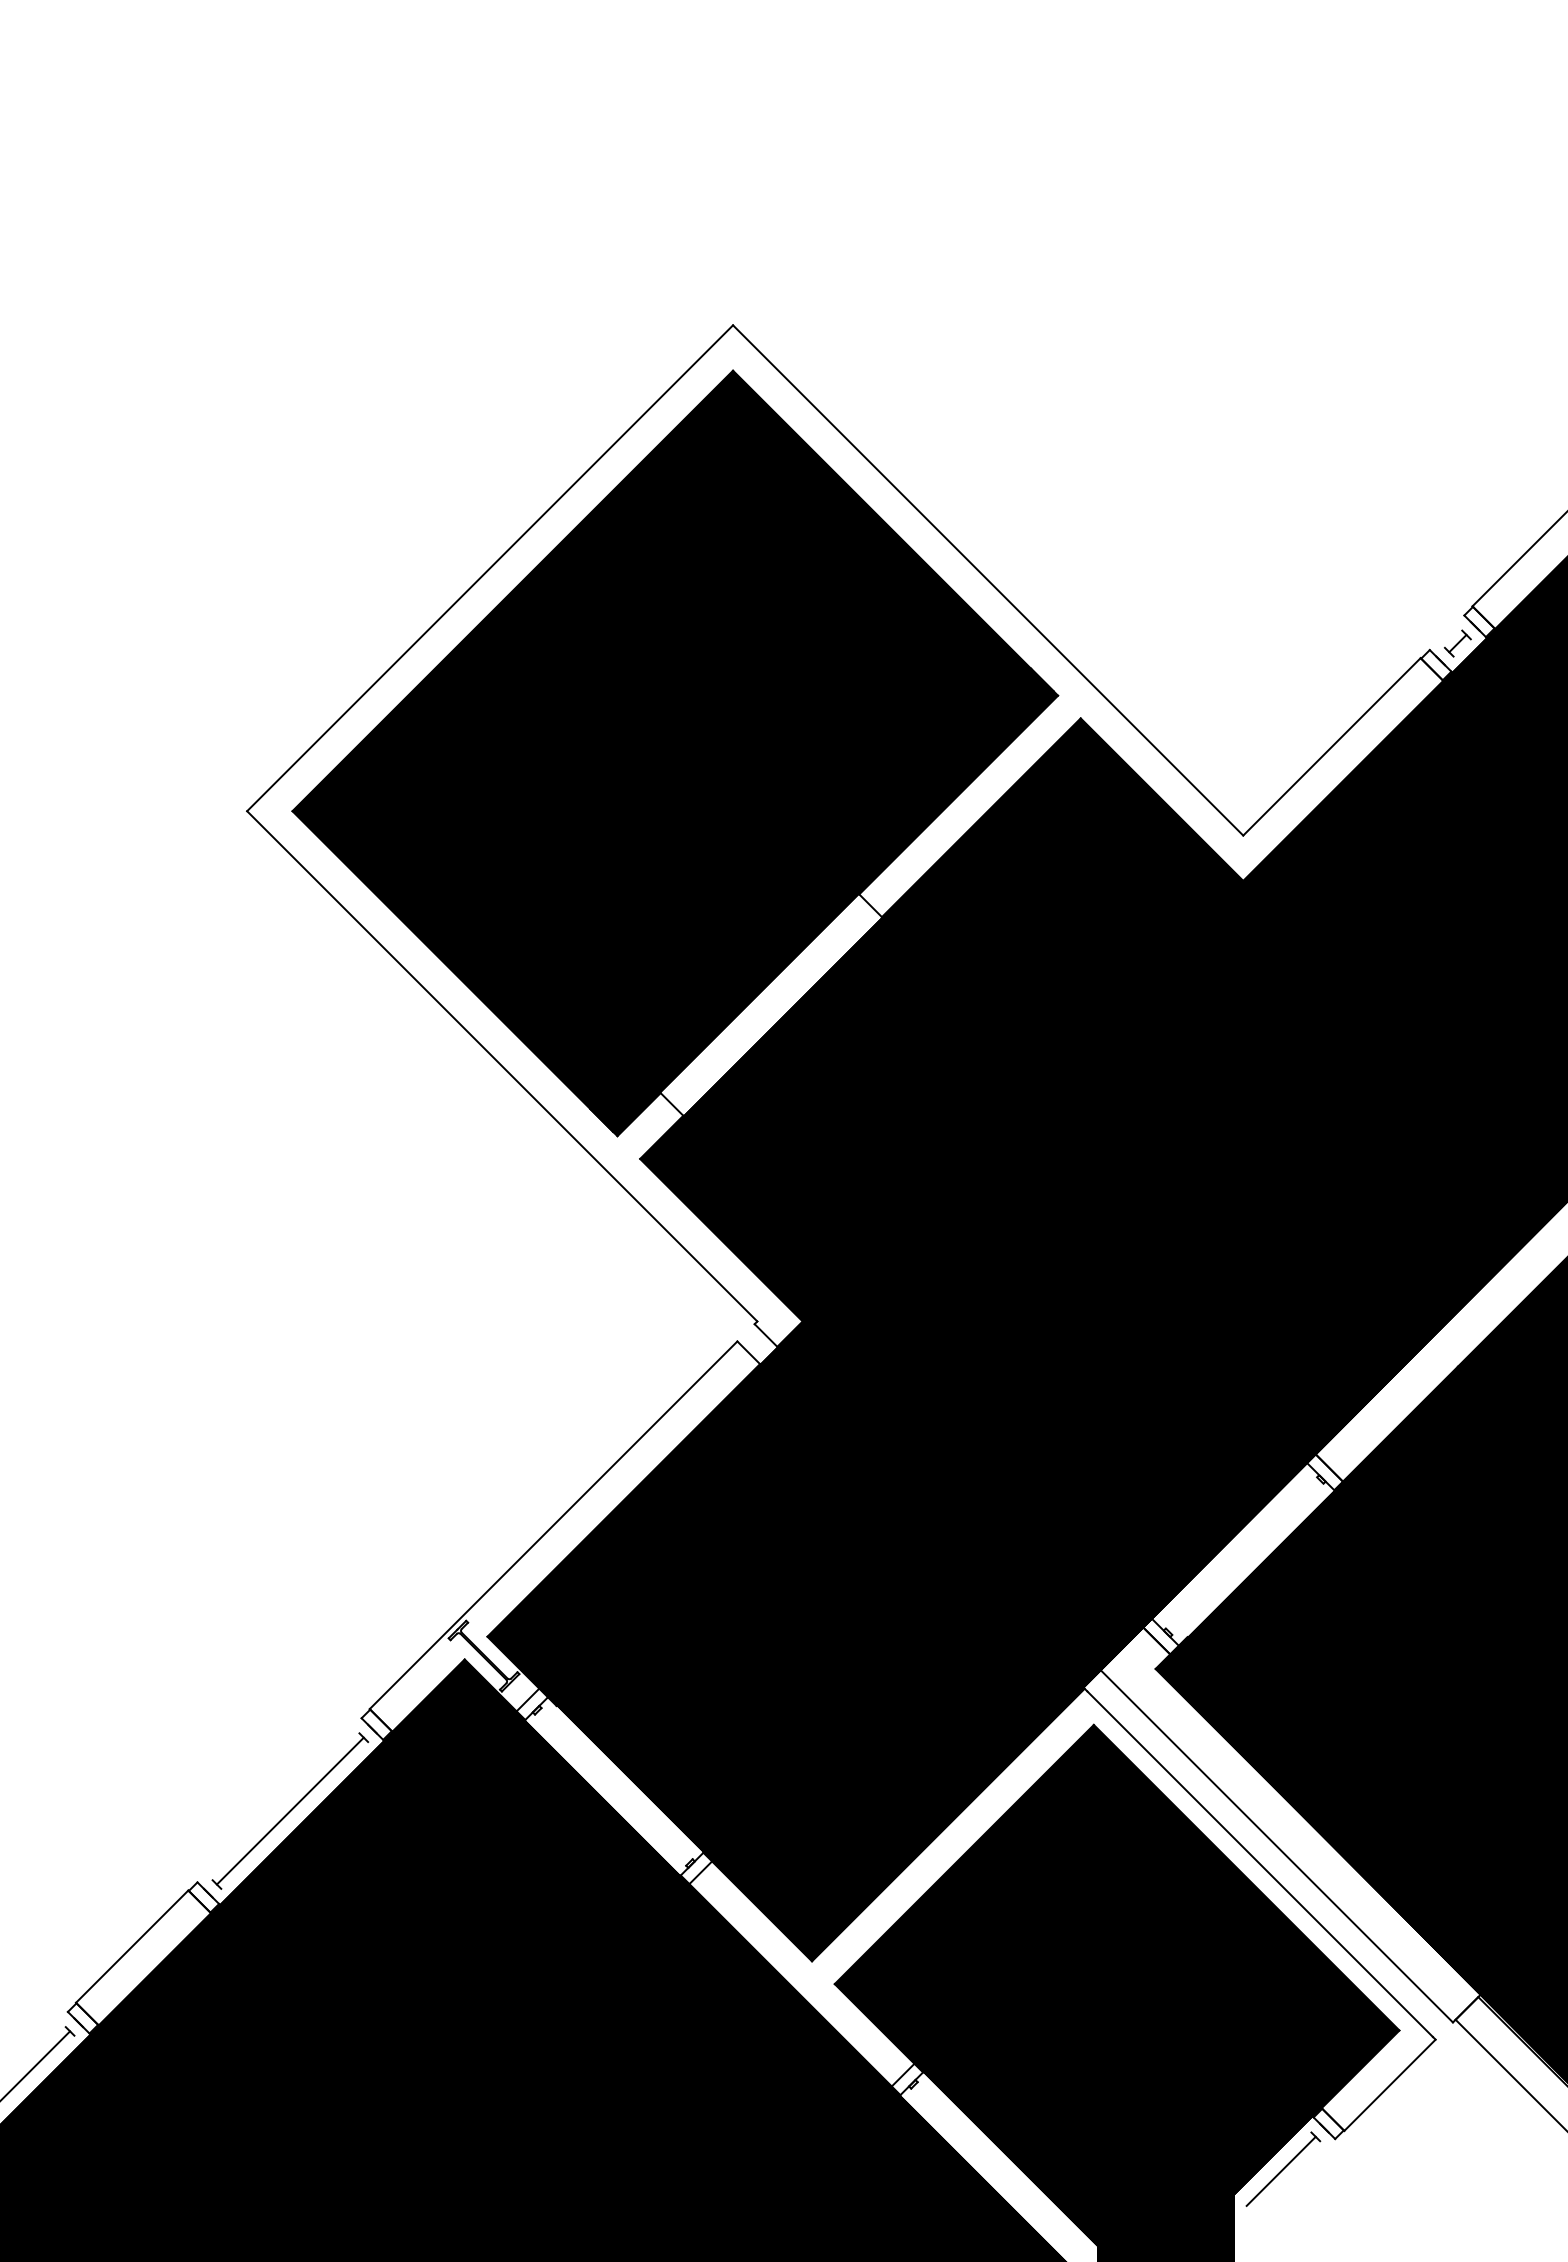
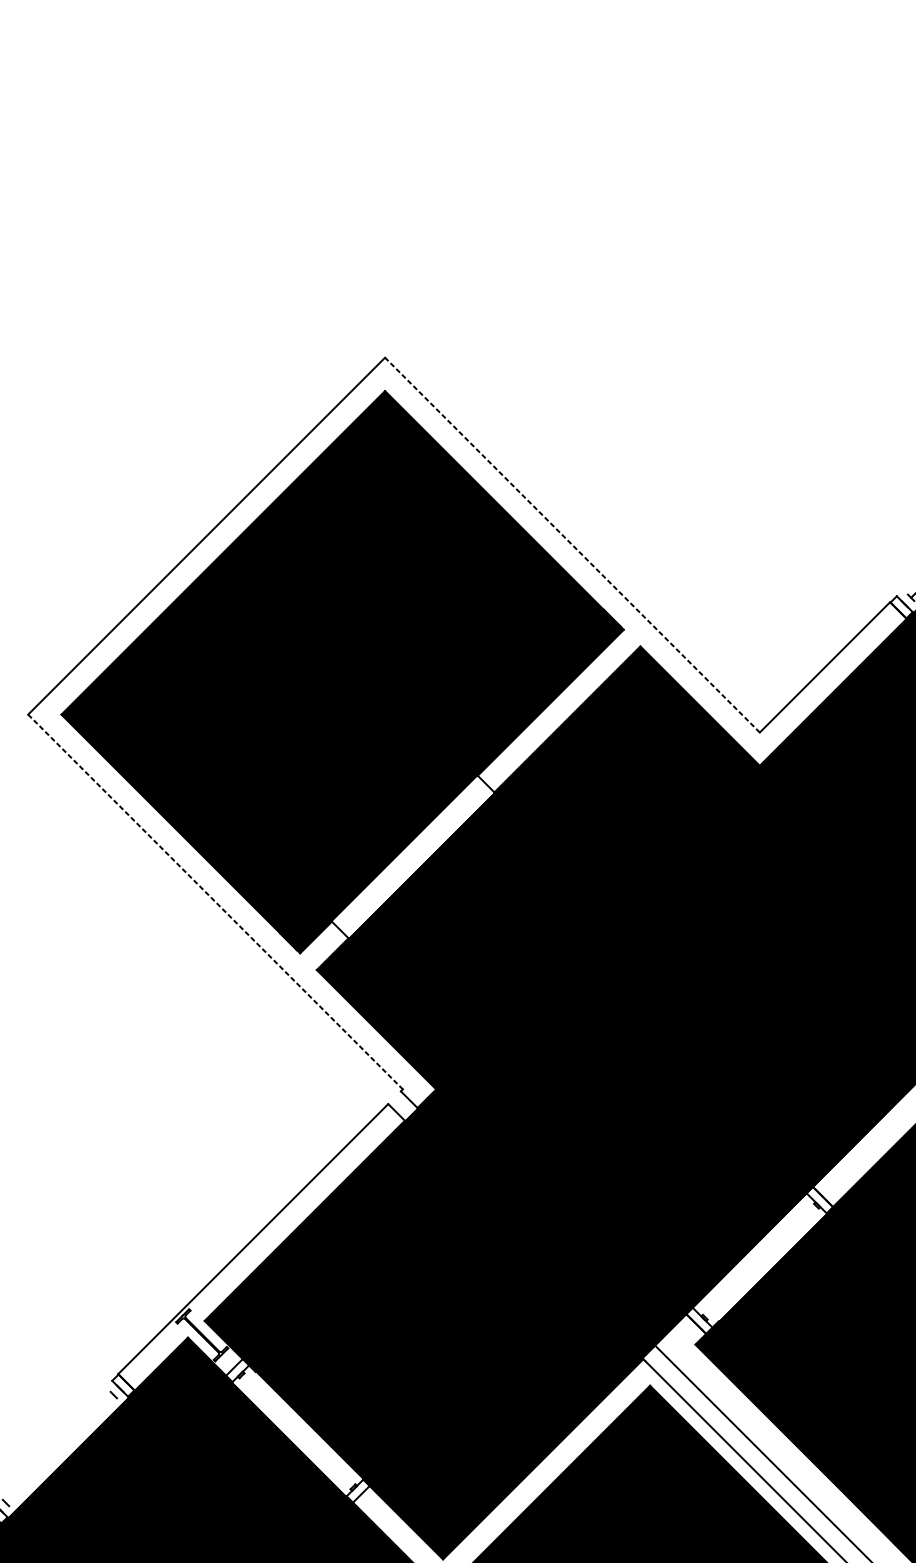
line: (988, 580) -> (572, 545), solid -> dashed
line: (502, 1066) -> (215, 902), solid -> dashed
line: (289, 1810) -> (59, 1448), removed

